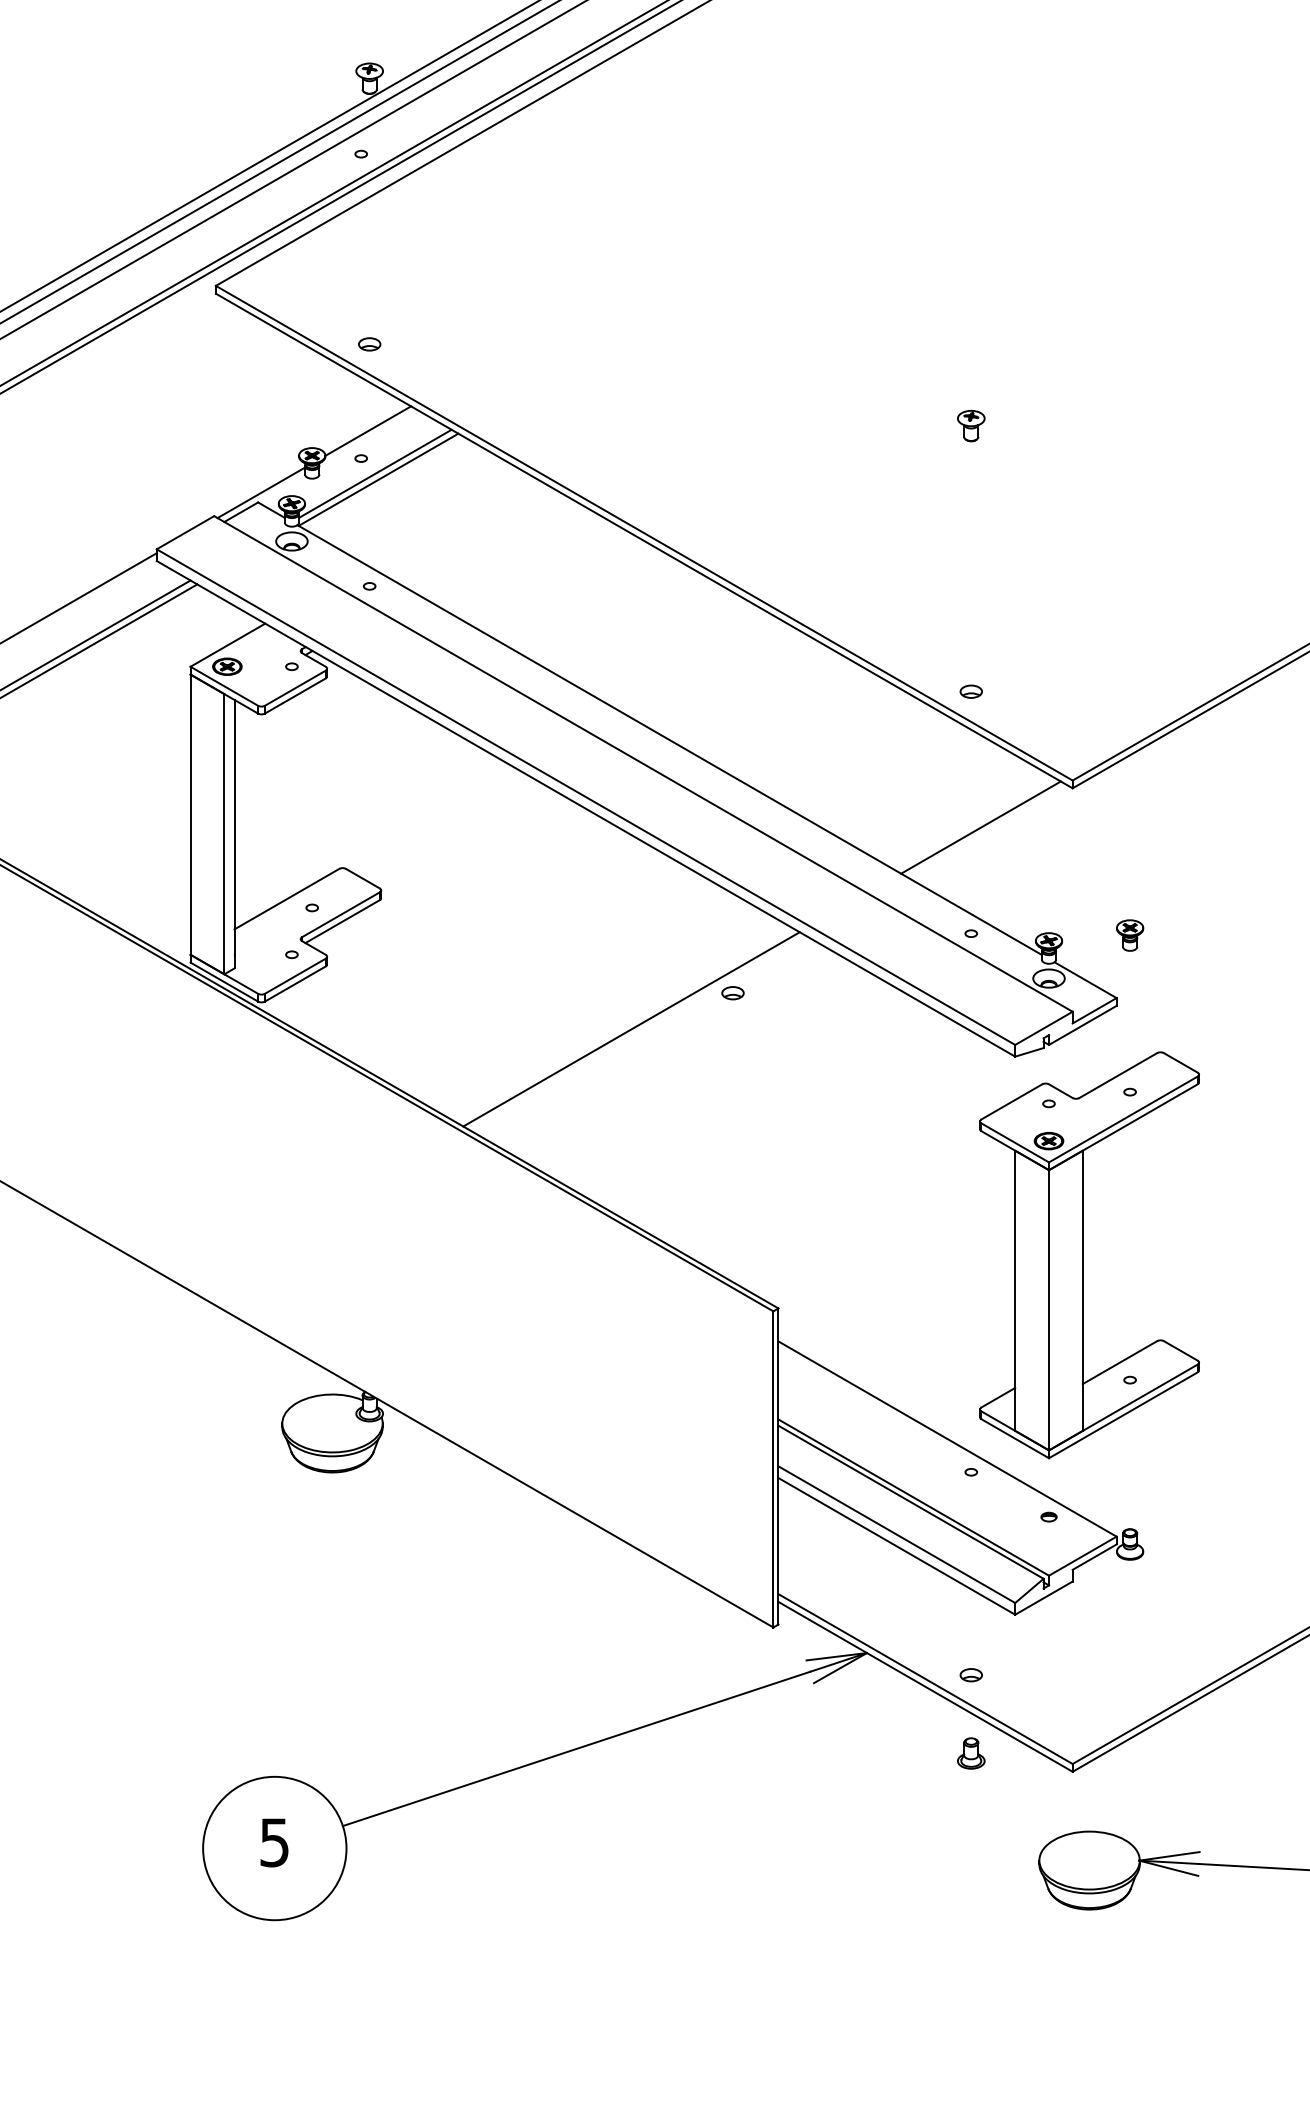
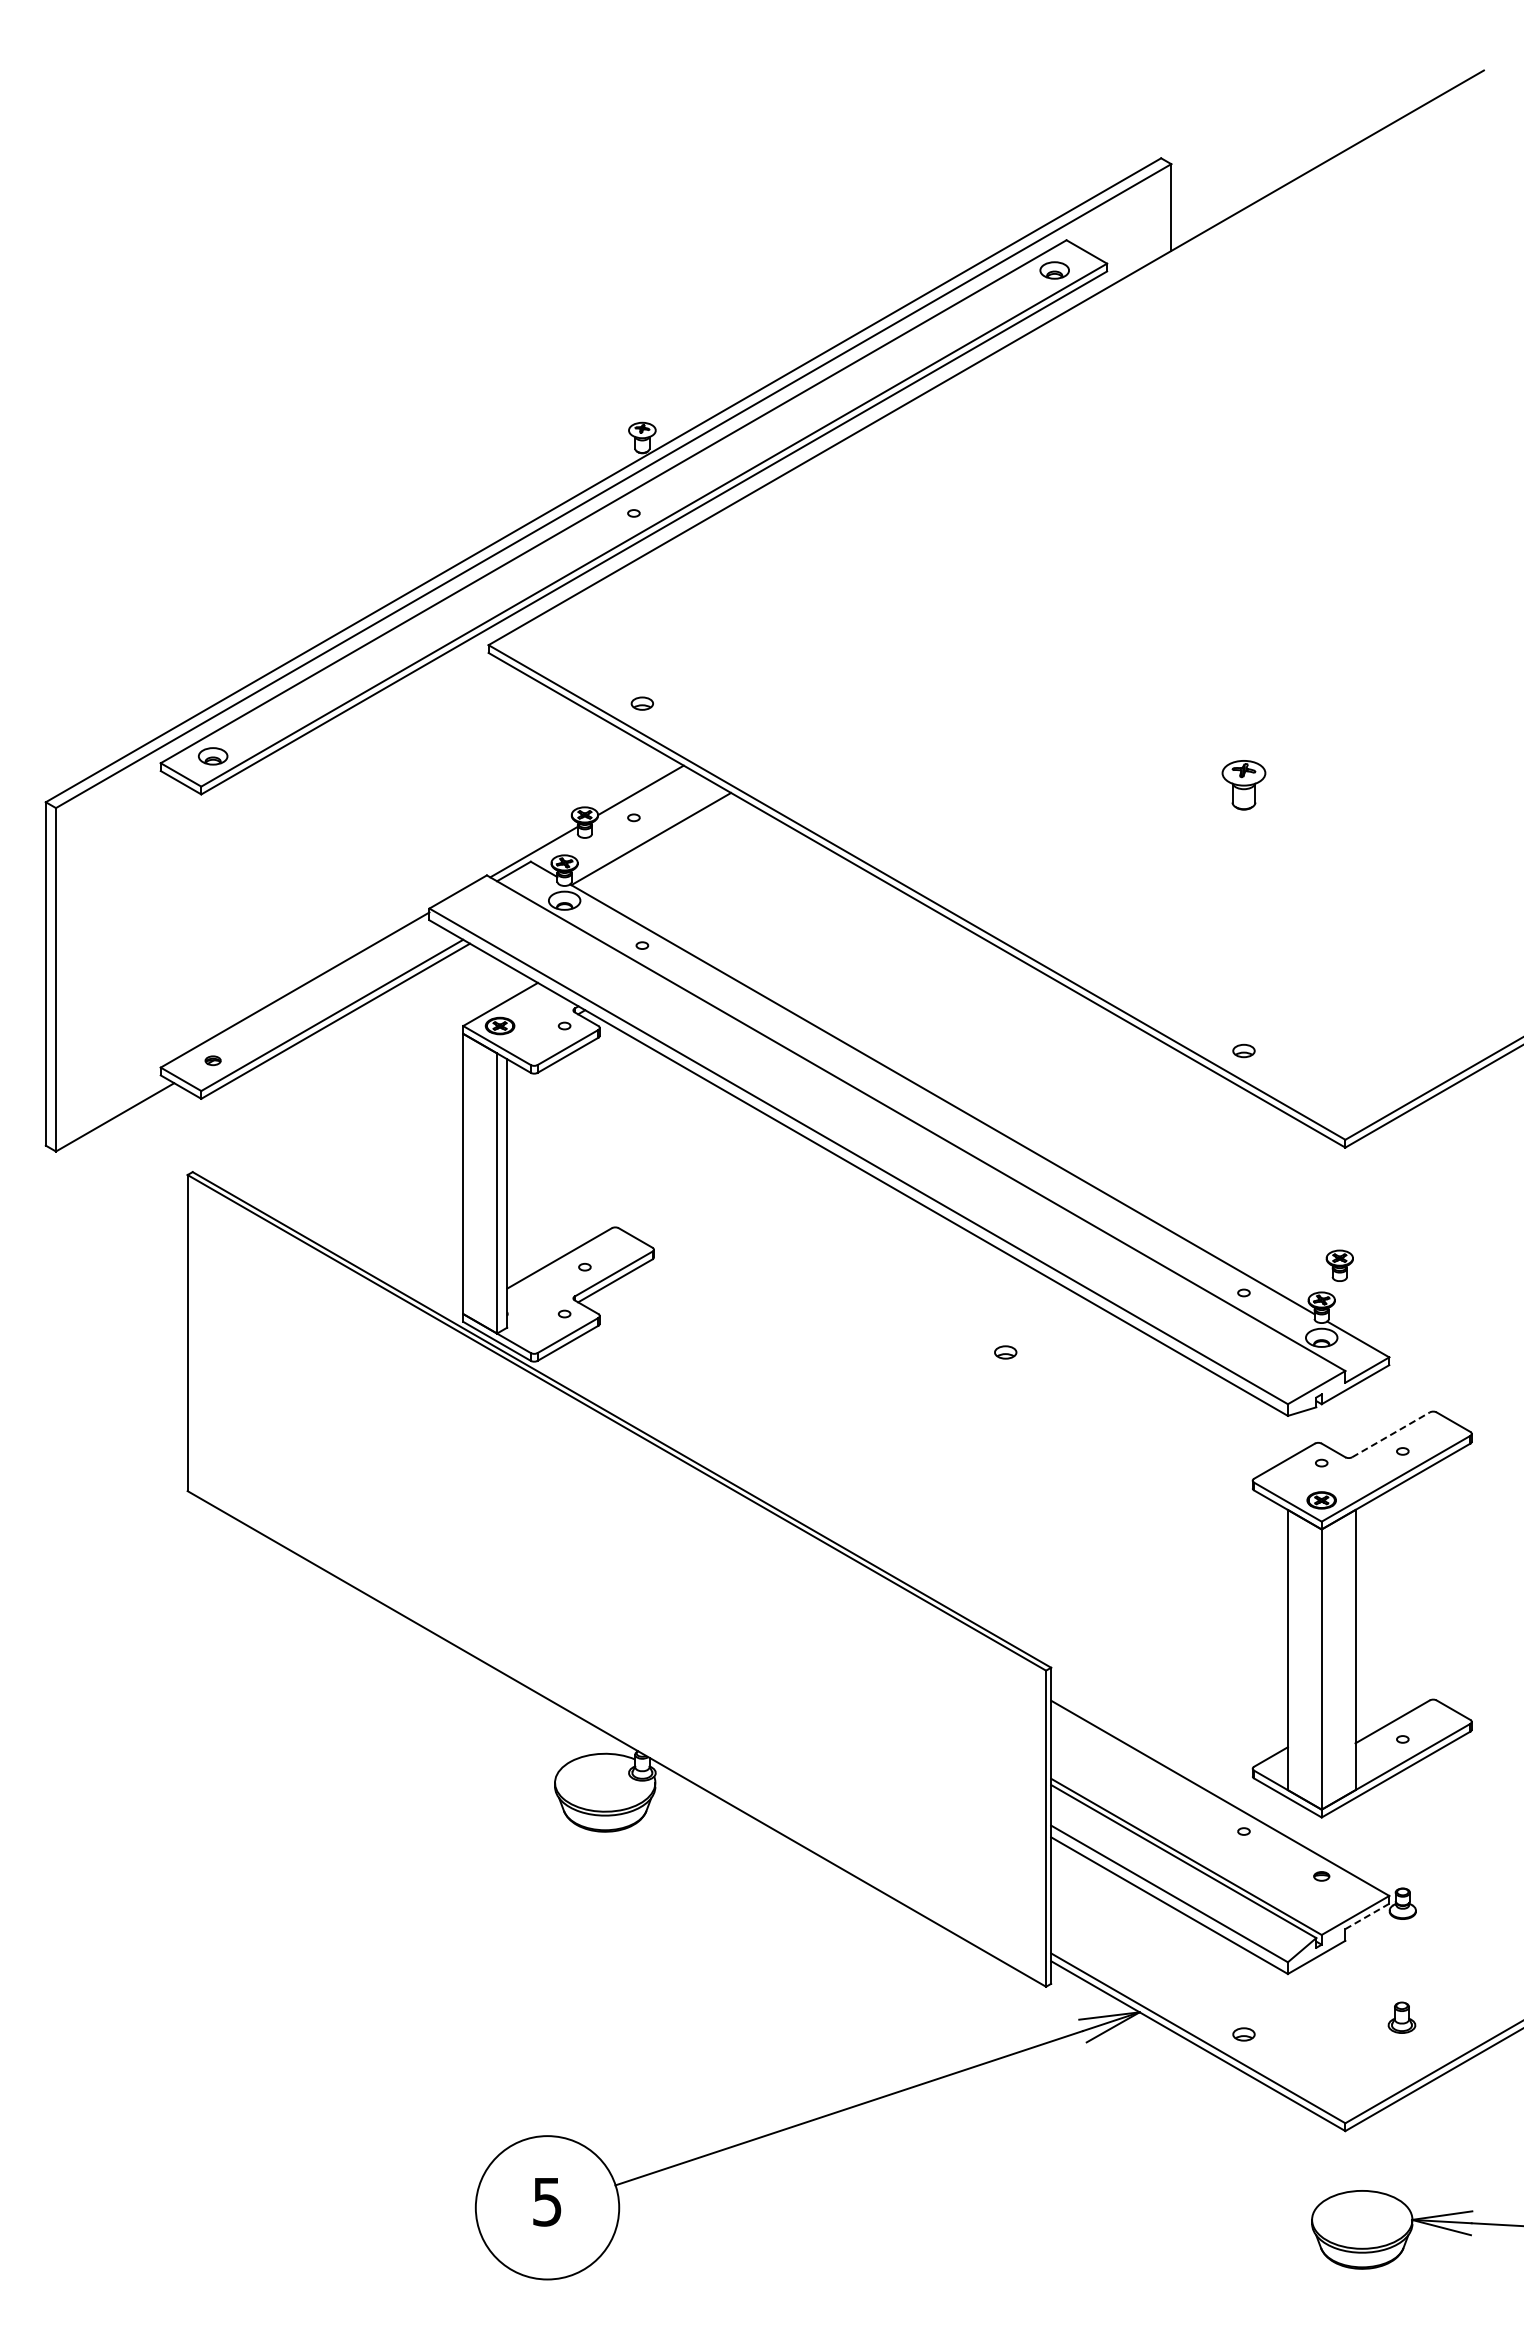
part: (970, 426) -> (1243, 785), size x1.6
line: (374, 474) -> (647, 833), removed
line: (980, 827) -> (1253, 1186), removed
part: (1129, 935) -> (1339, 1265), moved
line: (631, 1029) -> (904, 1388), removed
line: (1118, 1075) -> (1391, 1434), solid -> dashed
line: (1093, 1557) -> (1366, 1916), solid -> dashed
part: (970, 1753) -> (1401, 2017), moved

